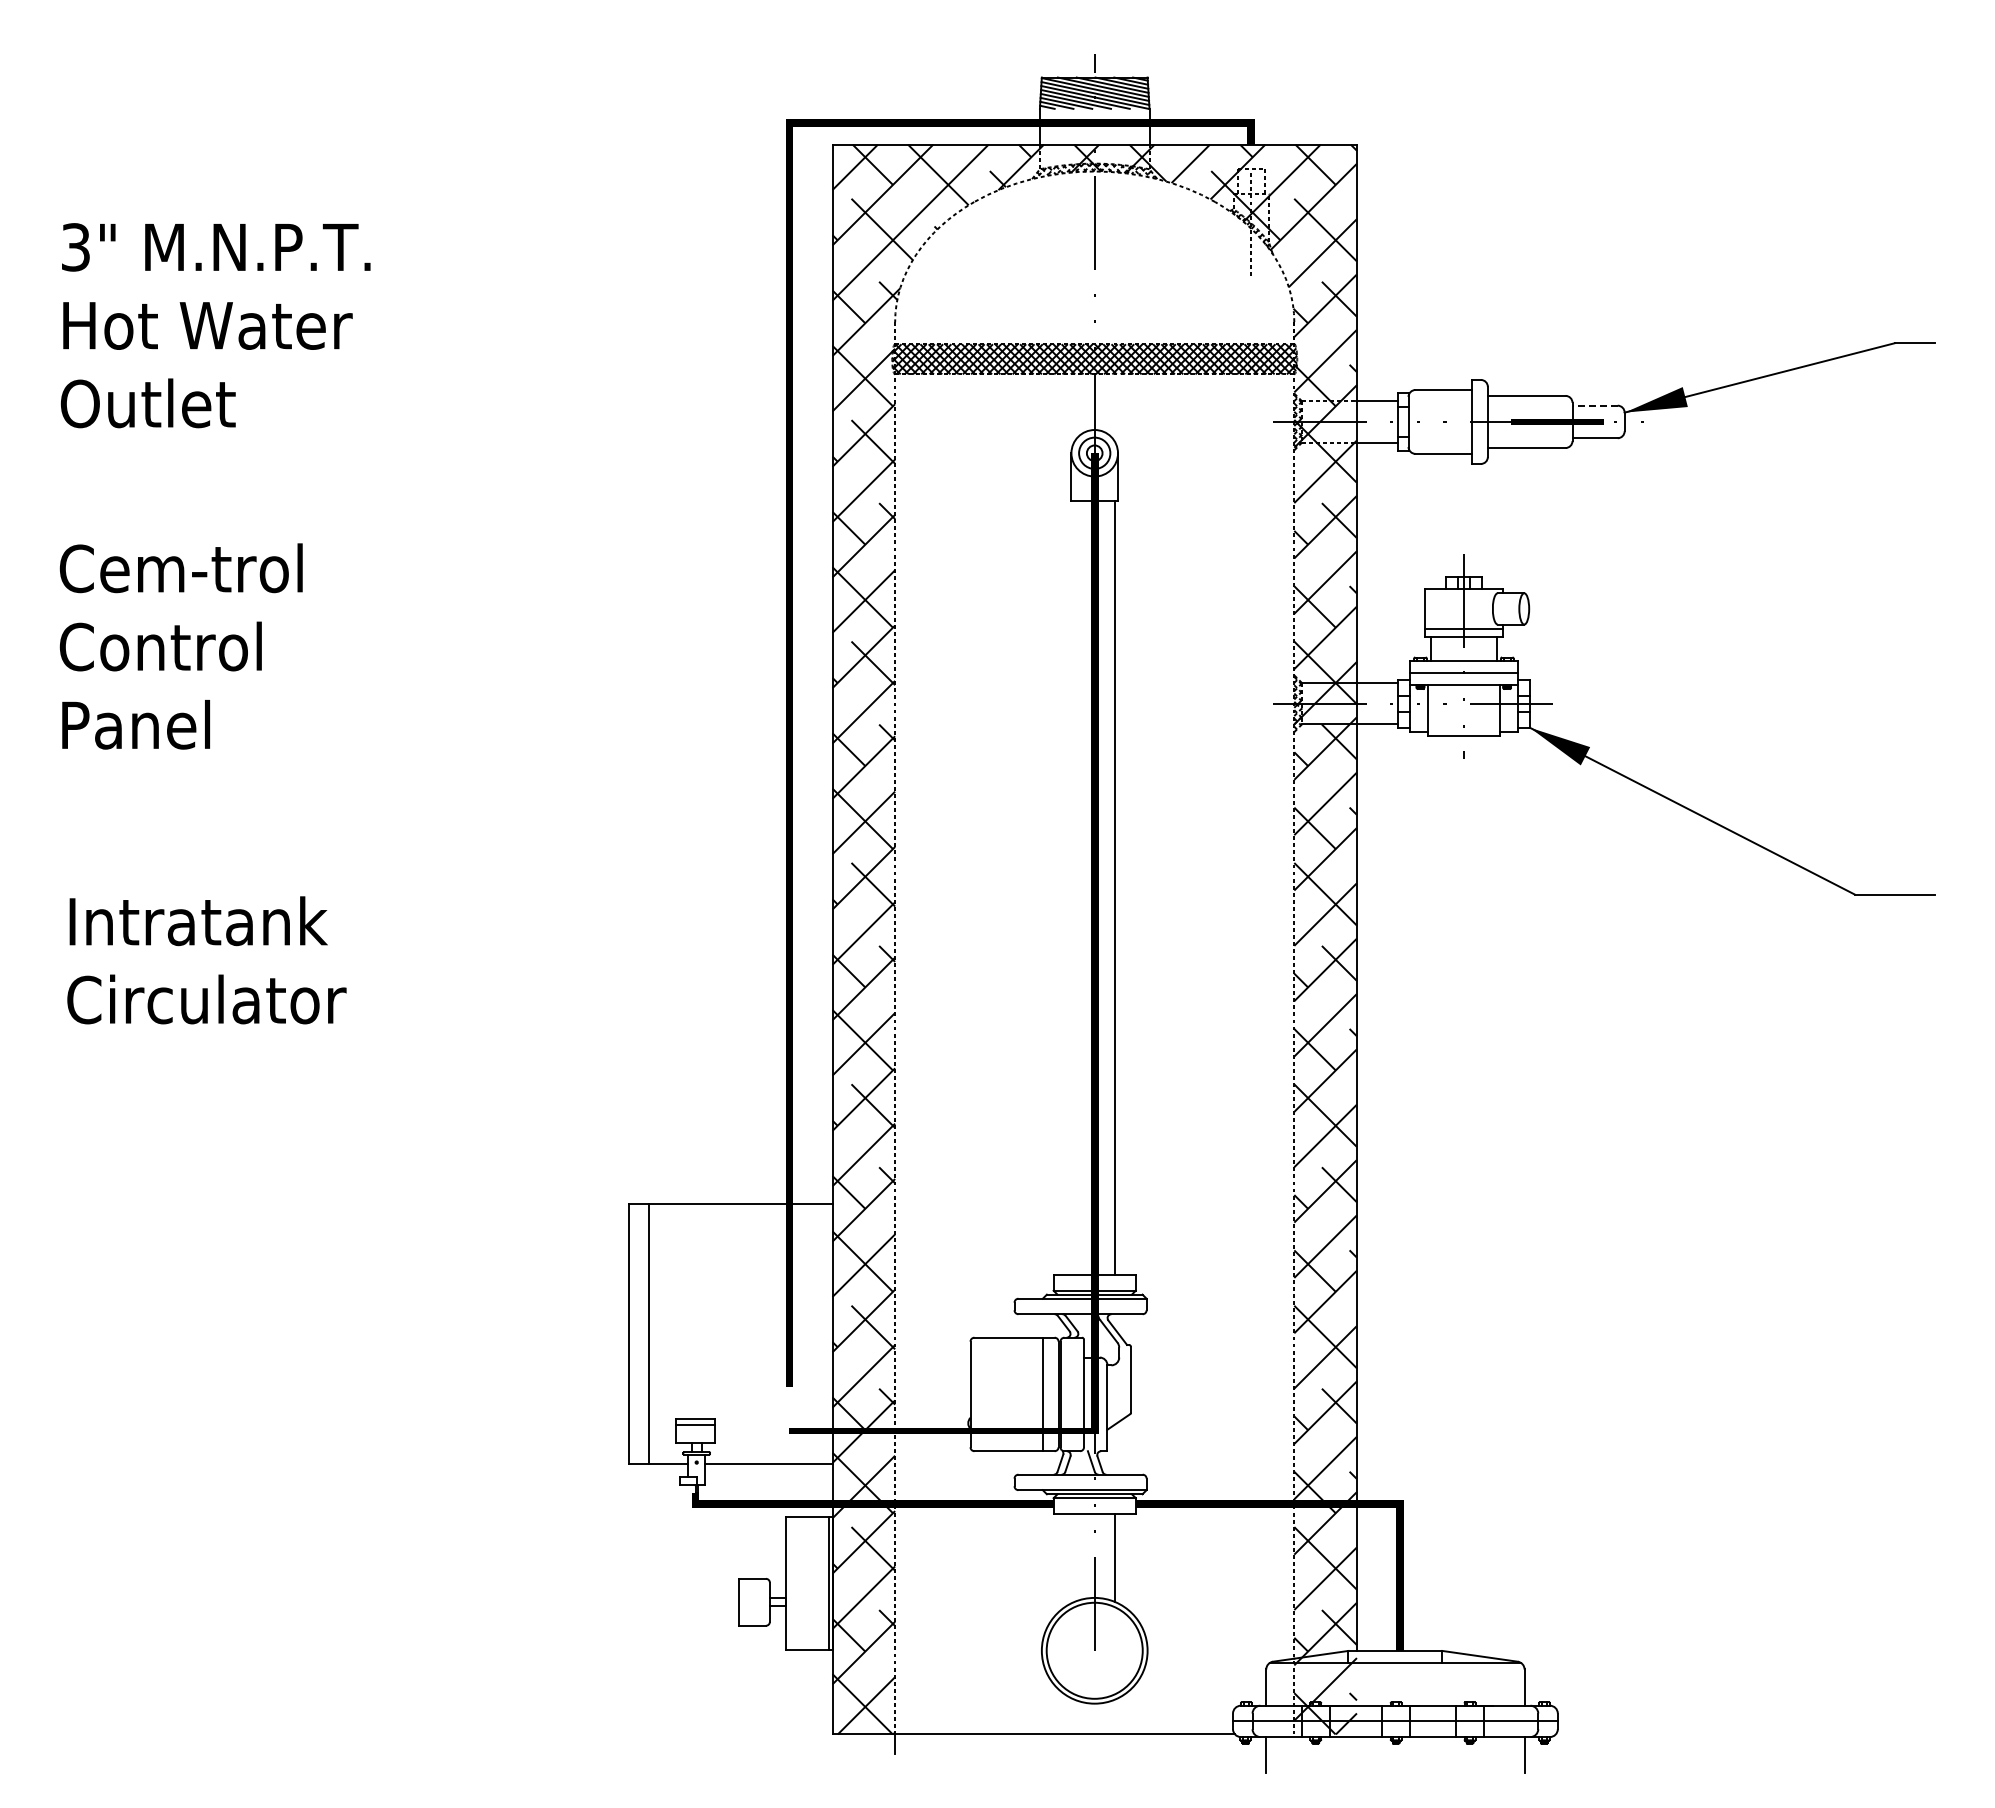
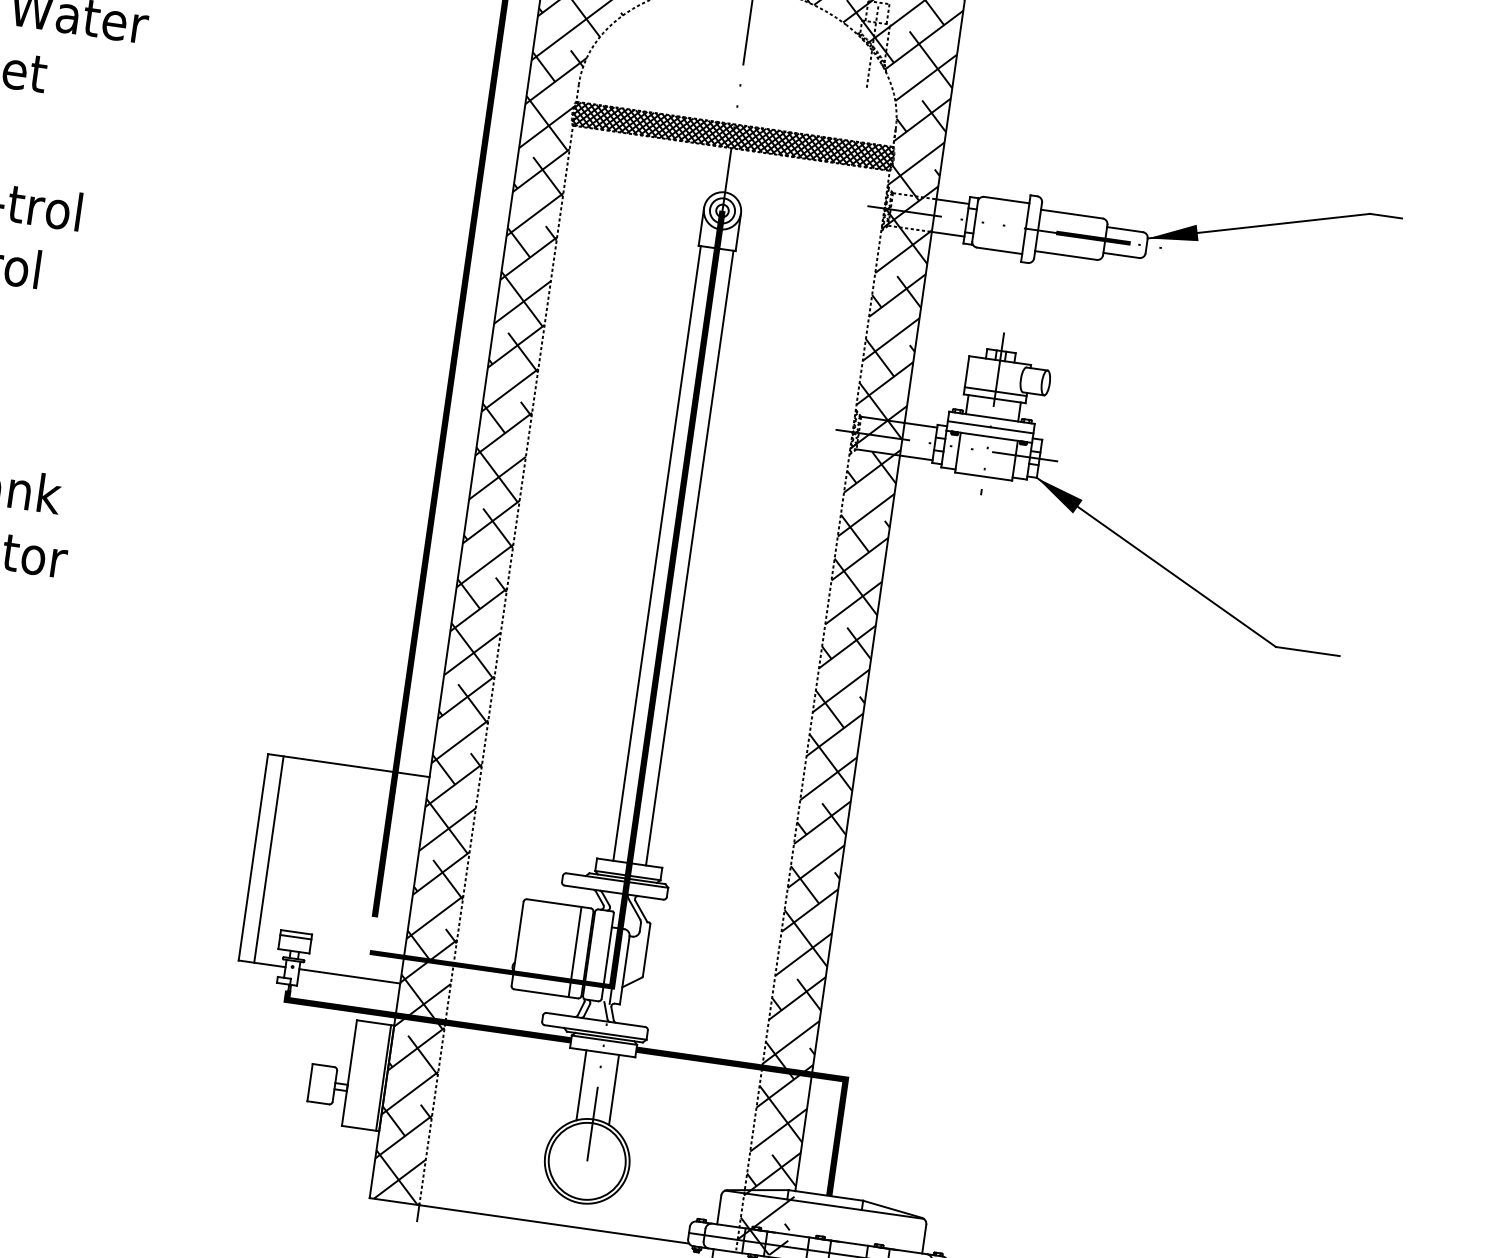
line: (1595, 405) -> (1125, 229), dashed -> solid
line: (1074, 887) -> (657, 553), added
line: (1074, 1557) -> (581, 1085), added

